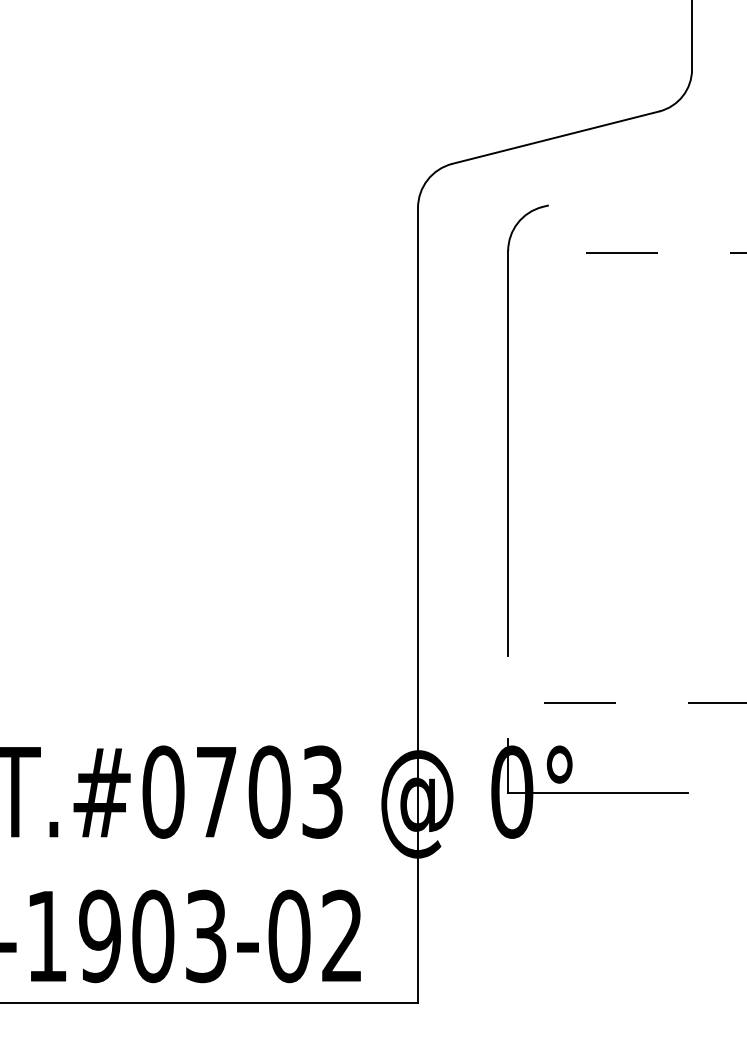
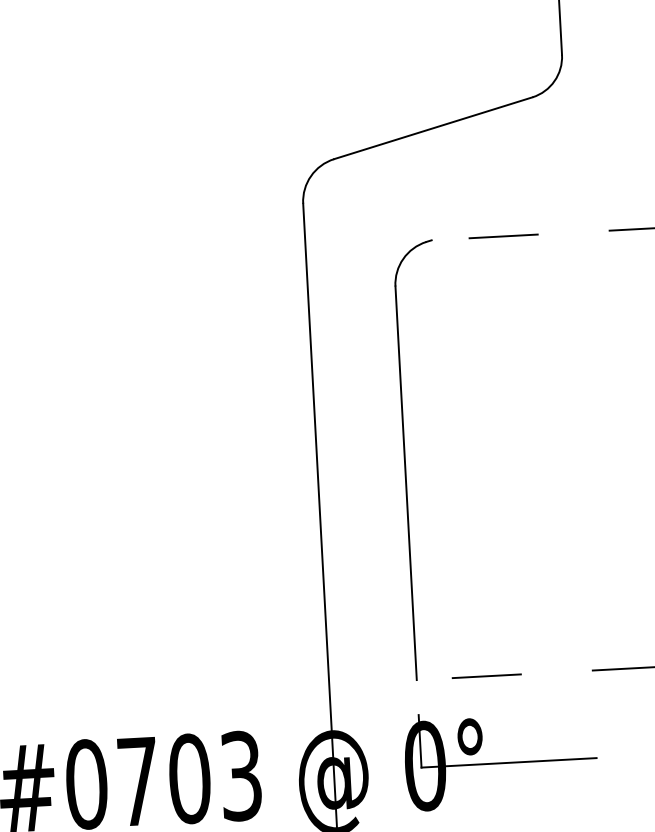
part: (508, 430) -> (405, 460), moved

